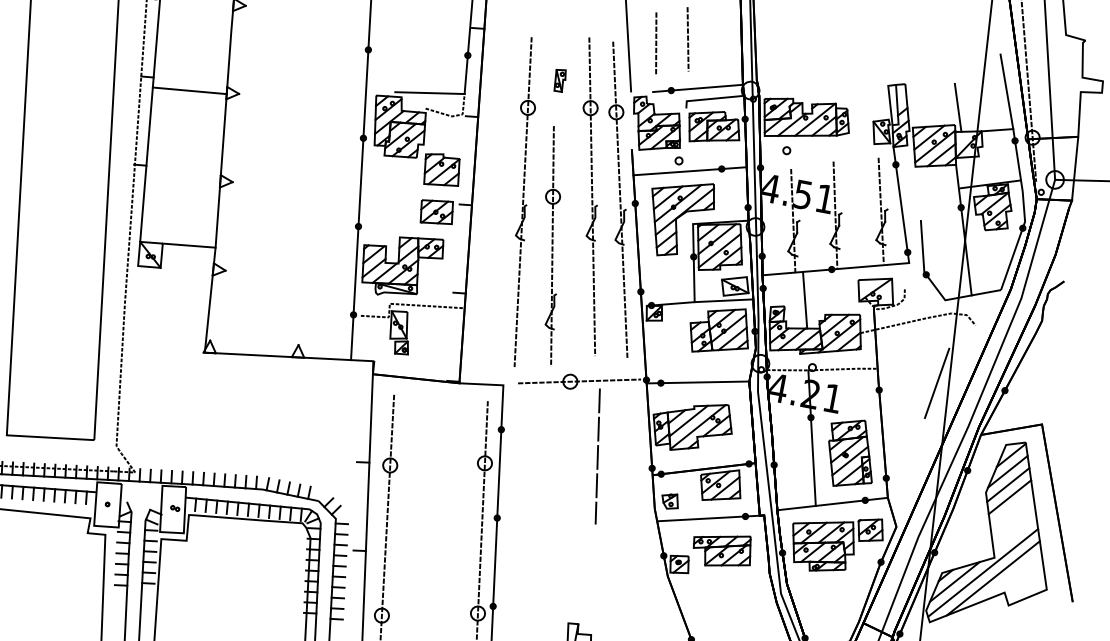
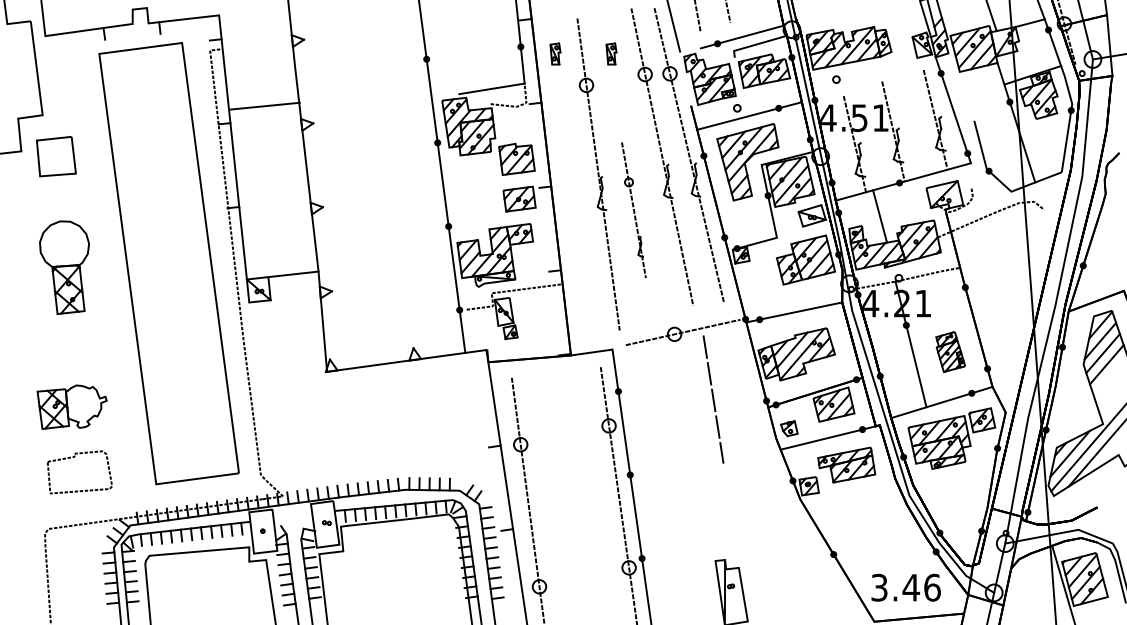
part: (502, 69) -> (555, 53), added
line: (189, 90) -> (264, 105), moved
part: (552, 245) -> (633, 209), size x0.6
line: (723, 299) -> (803, 230), removed
line: (937, 382) -> (1018, 270), removed
part: (851, 453) -> (950, 351), size x0.6

